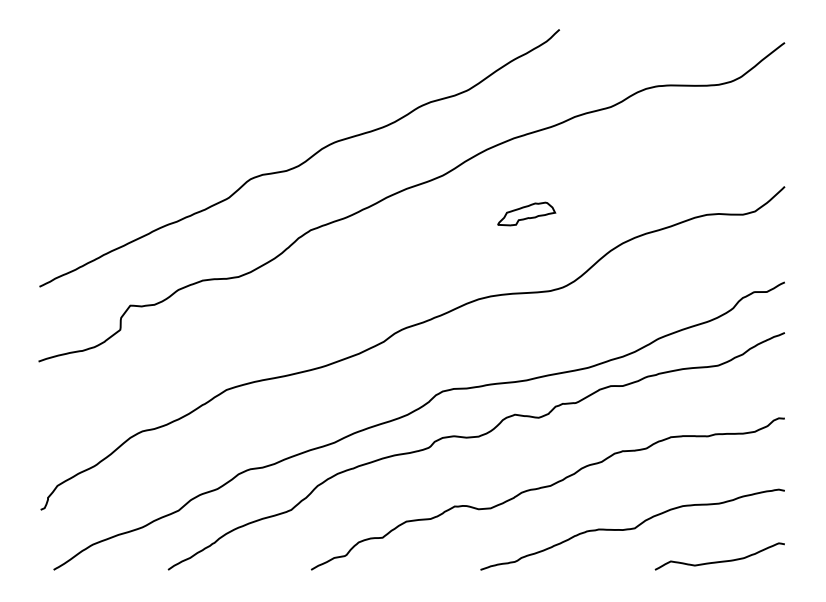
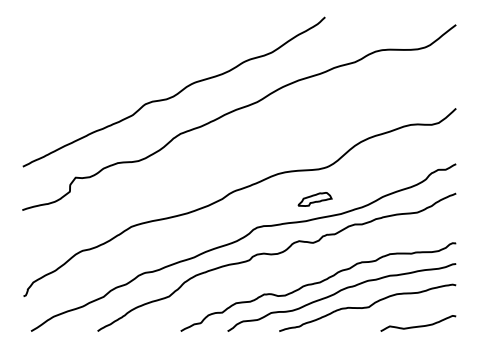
part: (525, 214) -> (314, 199), moved
curve: (584, 503) -> (339, 292), added

